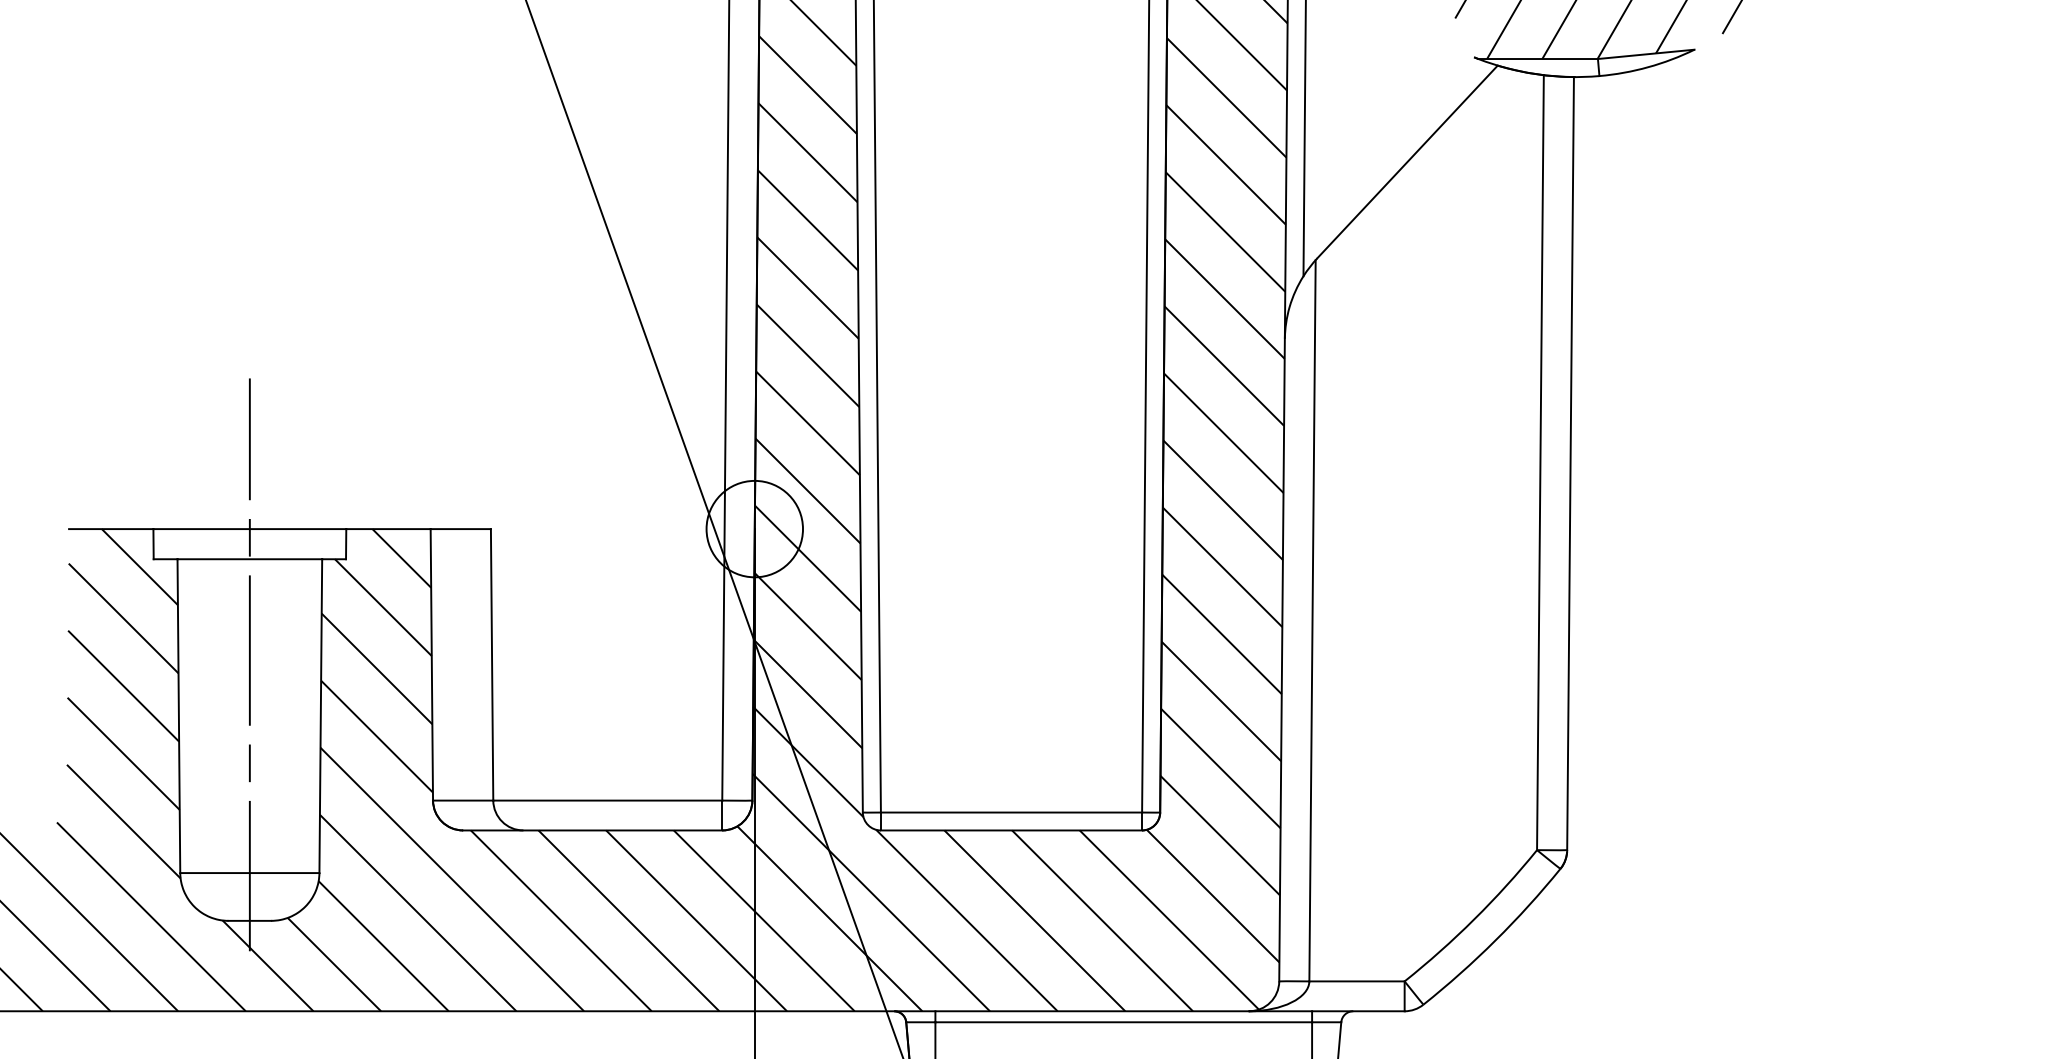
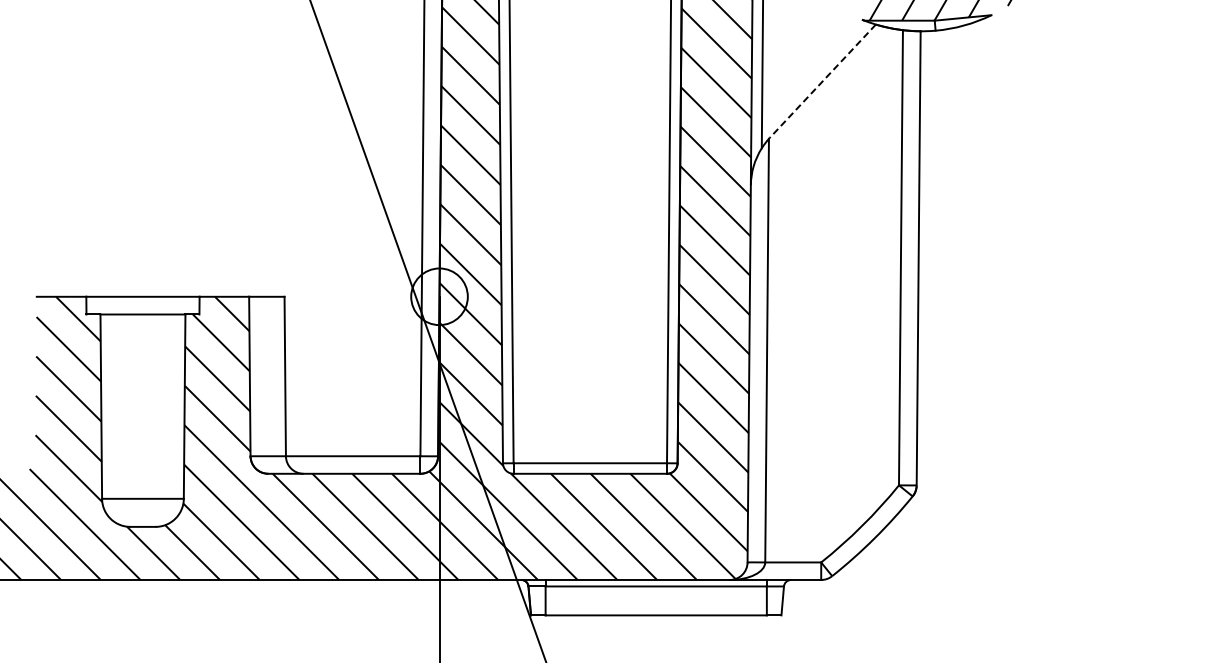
line: (1406, 162) -> (822, 81), solid -> dashed
line: (249, 664) -> (142, 376), removed

